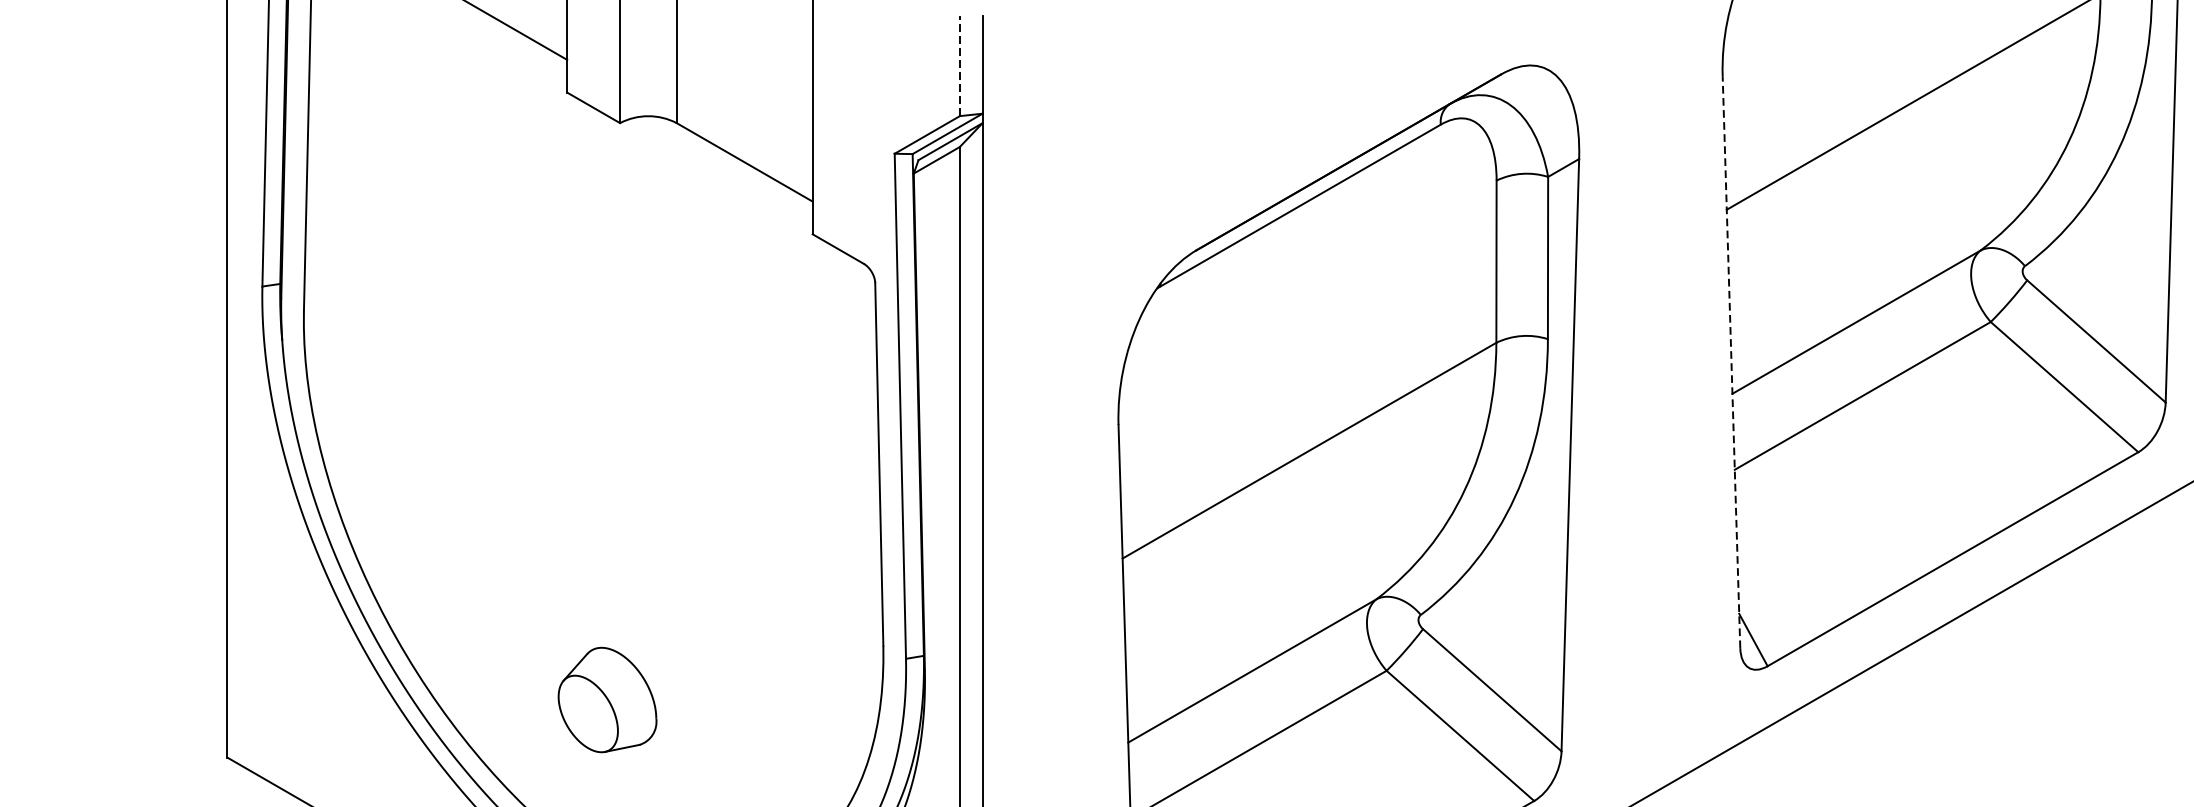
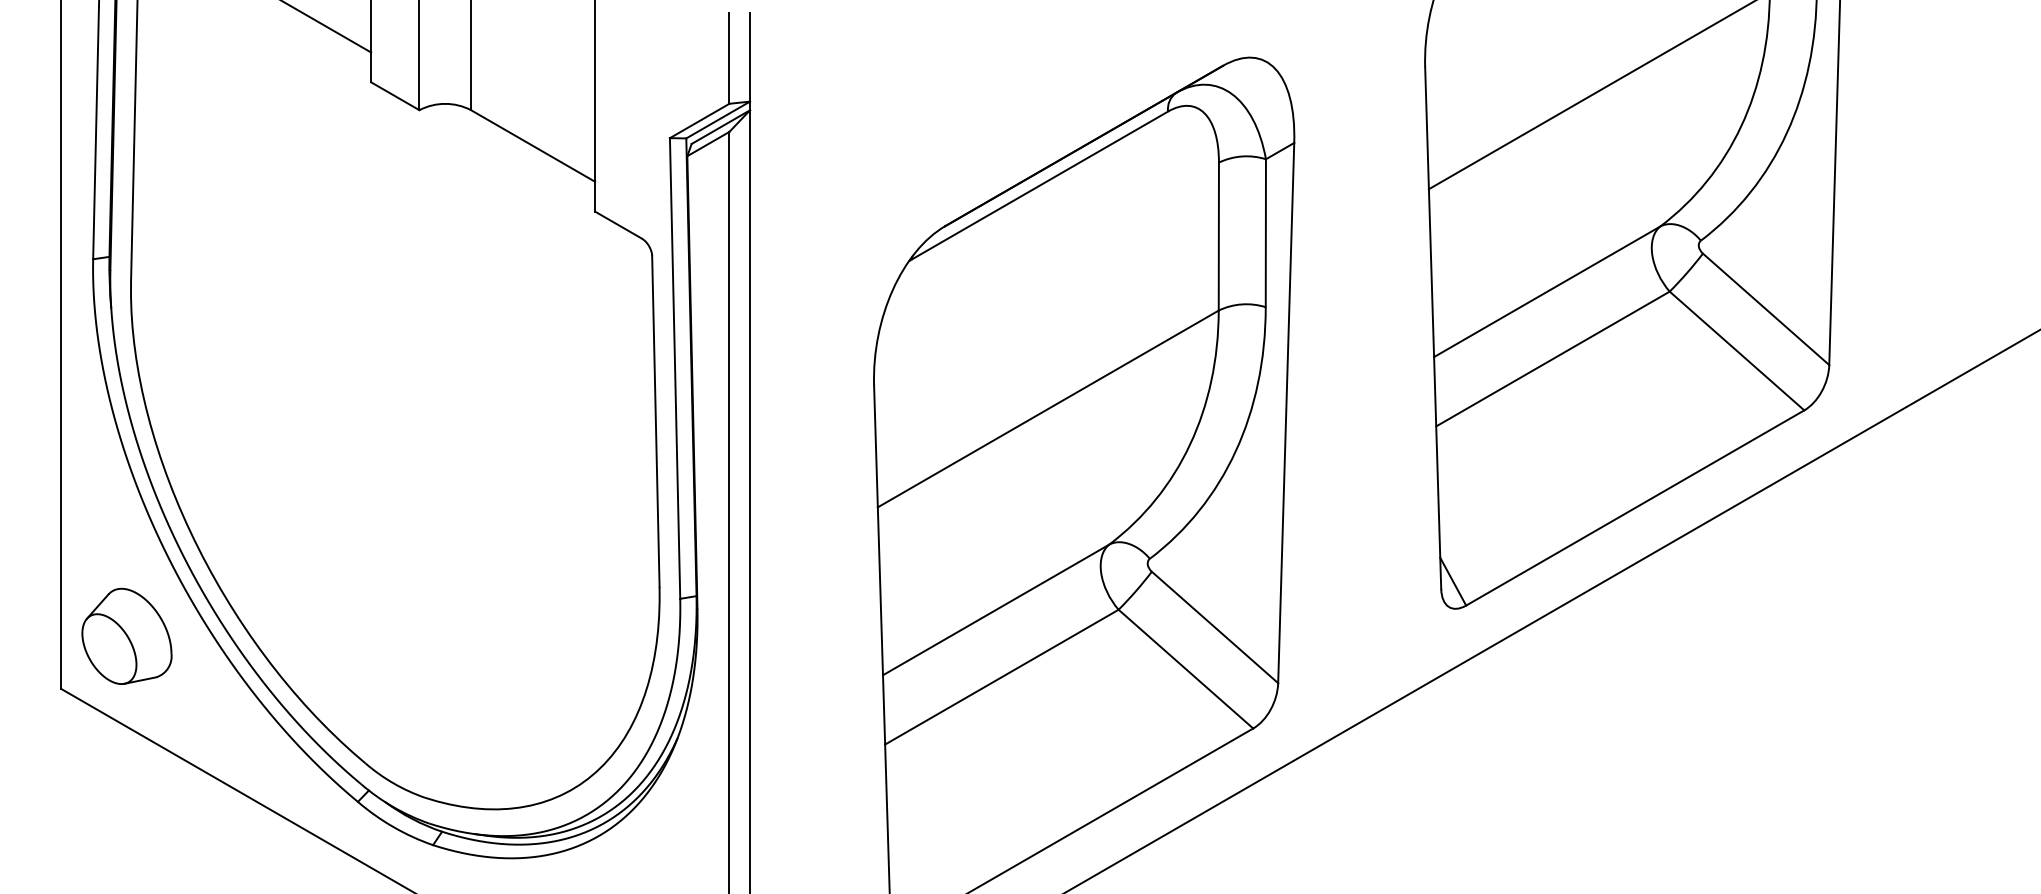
line: (960, 66) -> (729, 58), dashed -> solid
line: (1731, 362) -> (1433, 328), dashed -> solid
part: (607, 699) -> (126, 635), moved

